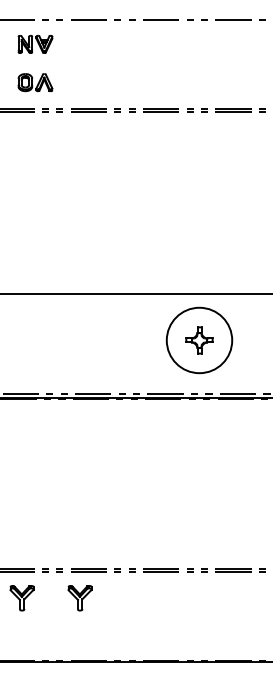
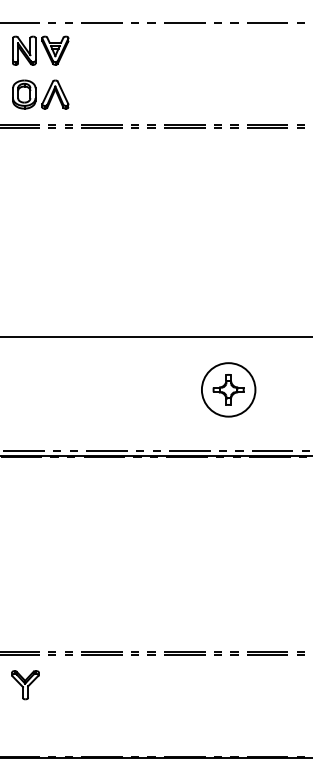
part: (35, 44) -> (40, 50), size x1.43
part: (35, 82) -> (40, 94), size x1.43
circle: (199, 340) -> (228, 389), size x0.71
part: (79, 598) -> (91, 685), removed

